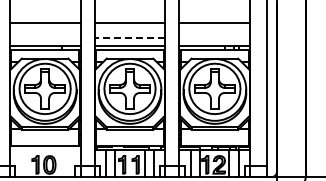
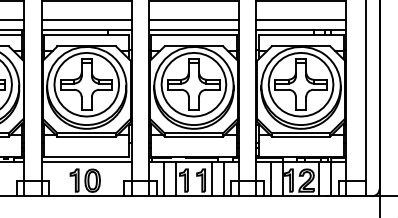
line: (44, 37) -> (85, 19), added
line: (129, 37) -> (193, 19), dashed -> solid
line: (214, 37) -> (300, 19), added
line: (44, 150) -> (85, 162), added

